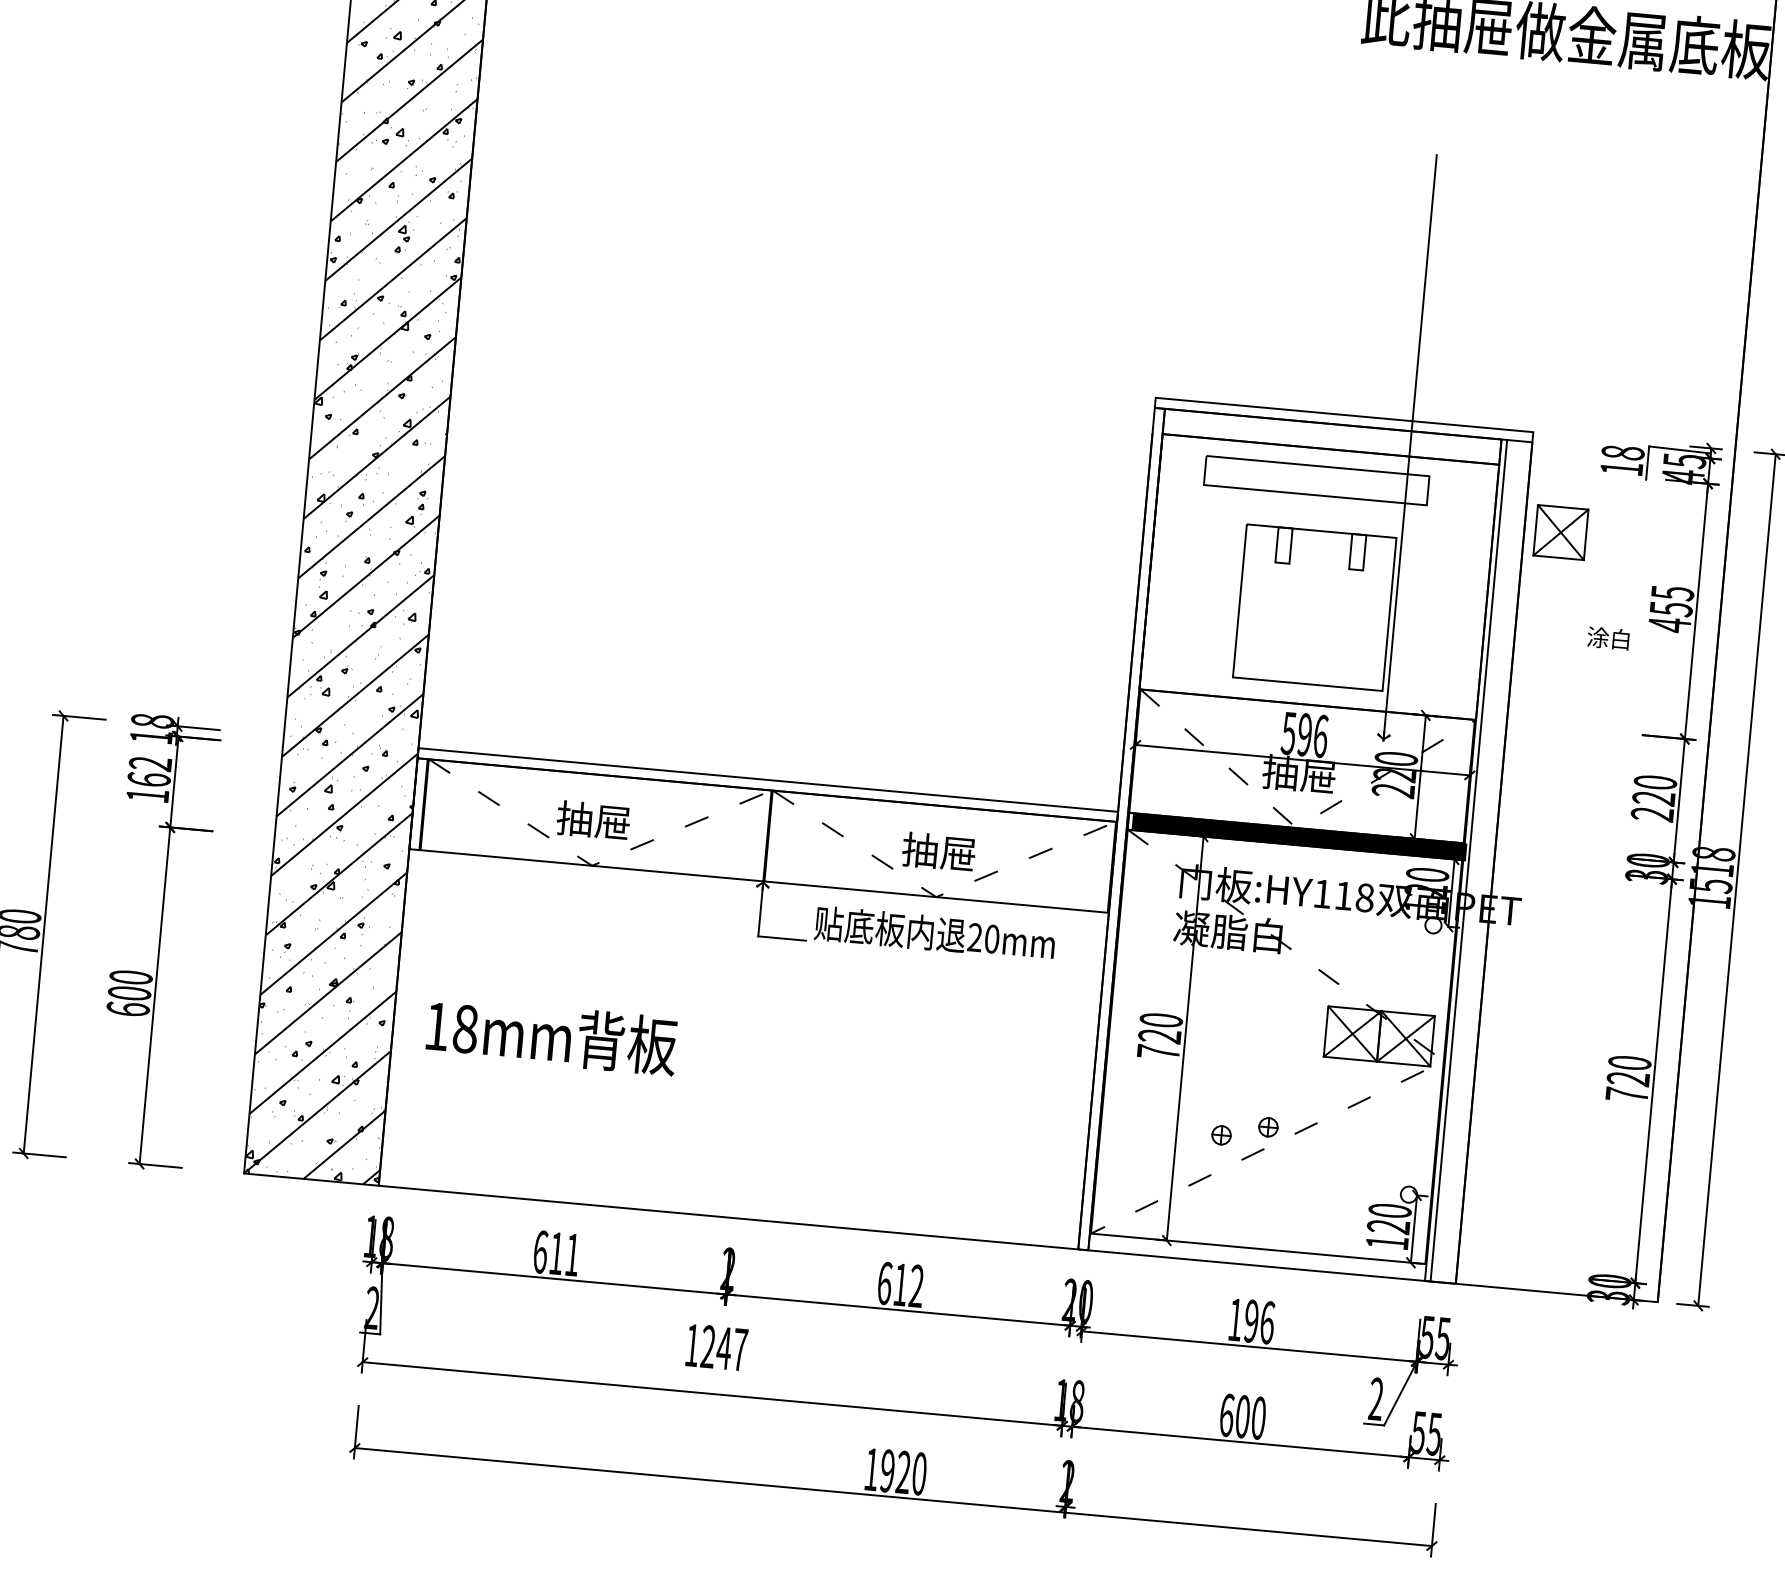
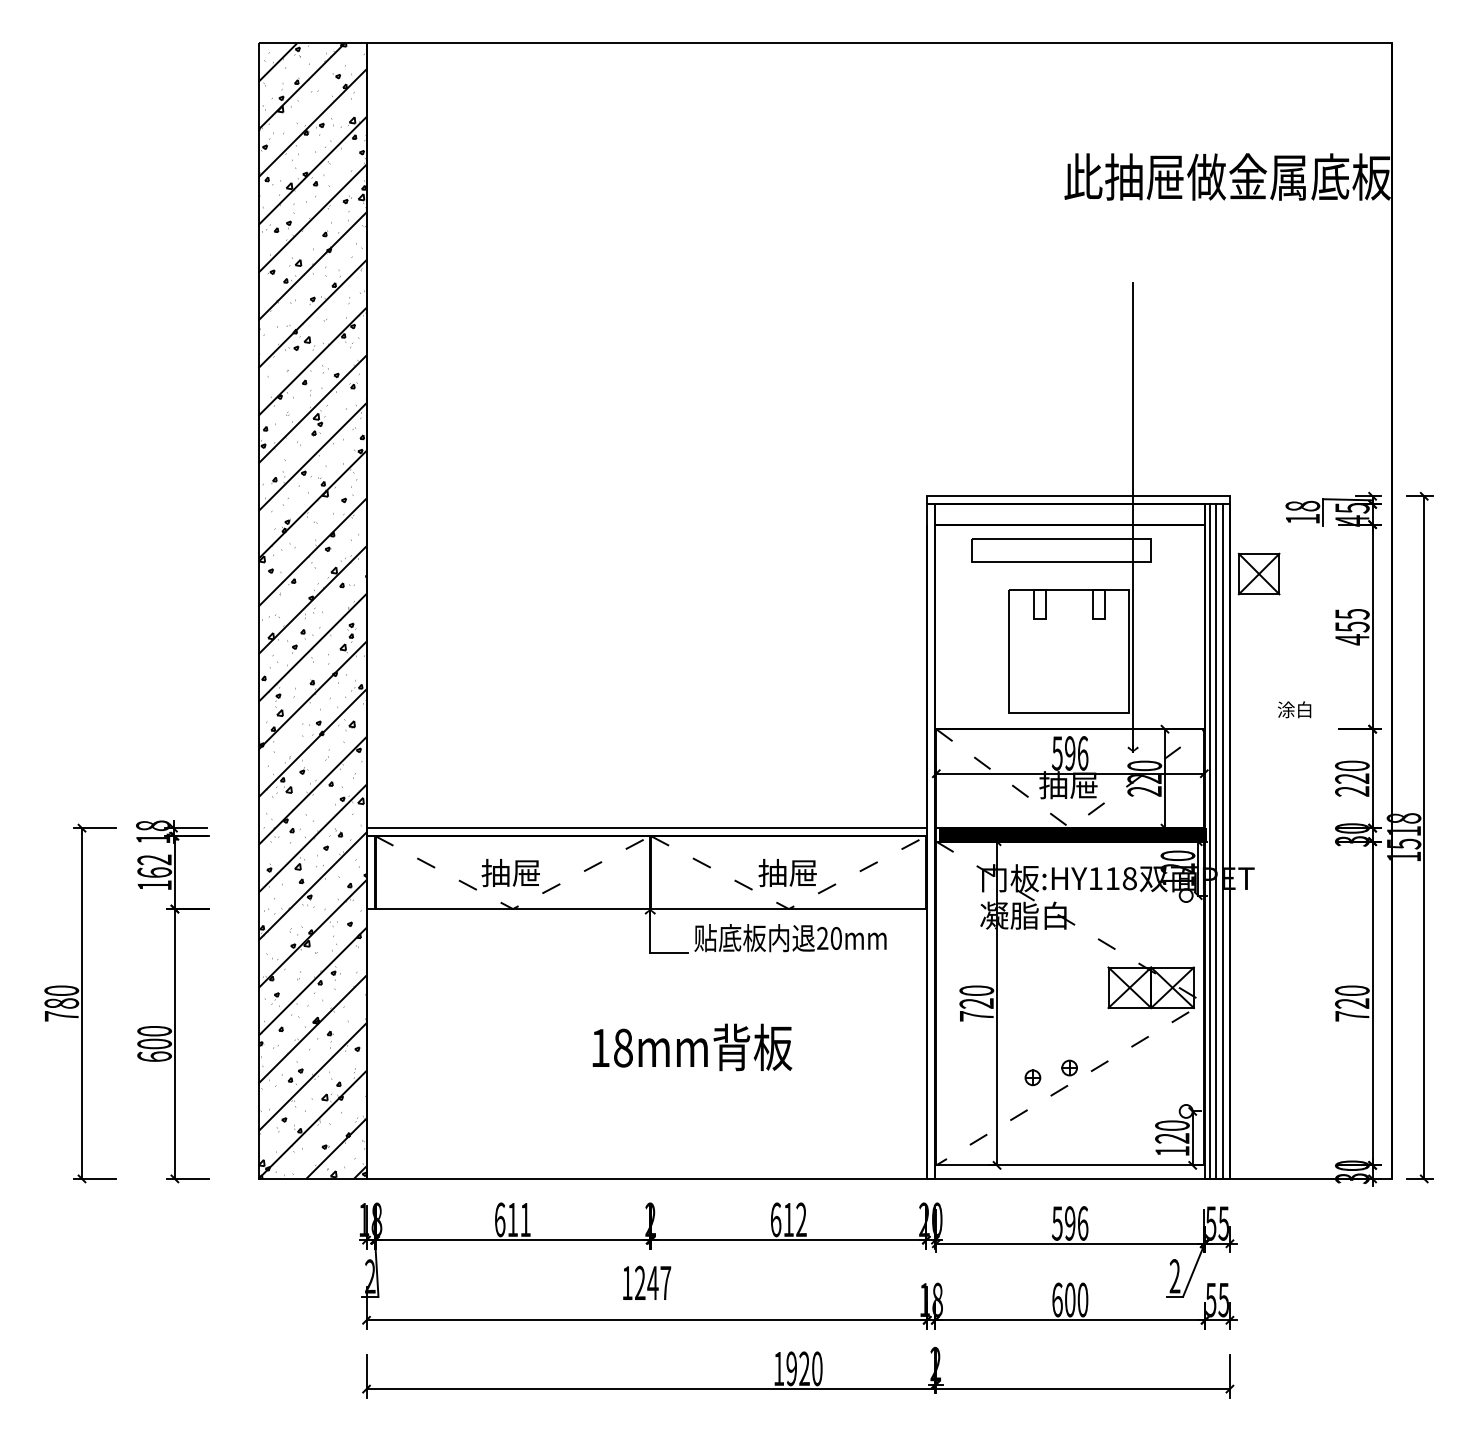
text: (1608, 638) -> (1294, 709), moved
line: (1477, 861) -> (1216, 841), added
line: (1486, 862) -> (1223, 841), added
text: (552, 1036) -> (692, 1047), moved
text: (1234, 1319) -> (1056, 1223), 196 -> 596

